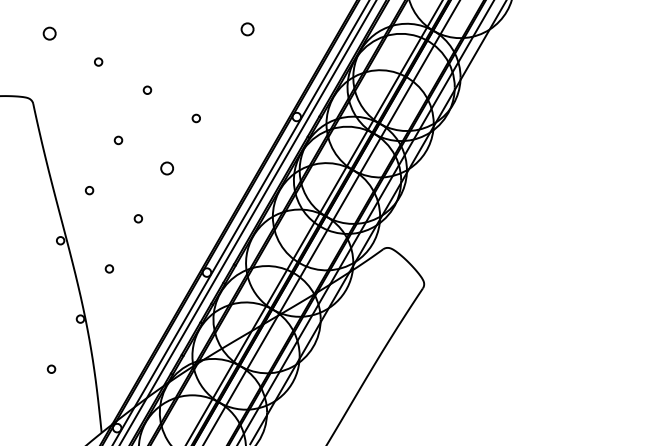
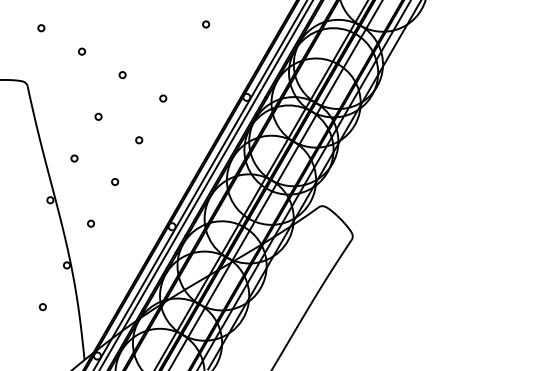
circle: (248, 29) -> (206, 24), size x0.62
circle: (49, 34) -> (41, 28), size x0.62
circle: (167, 168) -> (139, 140), size x0.62

